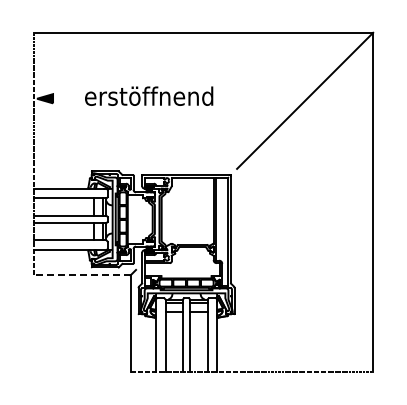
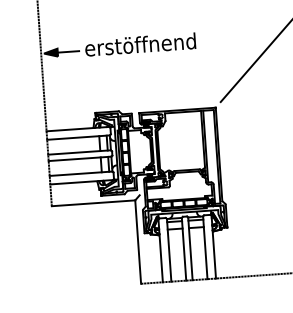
line: (65, 98) -> (68, 51), added
line: (81, 275) -> (92, 203), dashed -> solid

